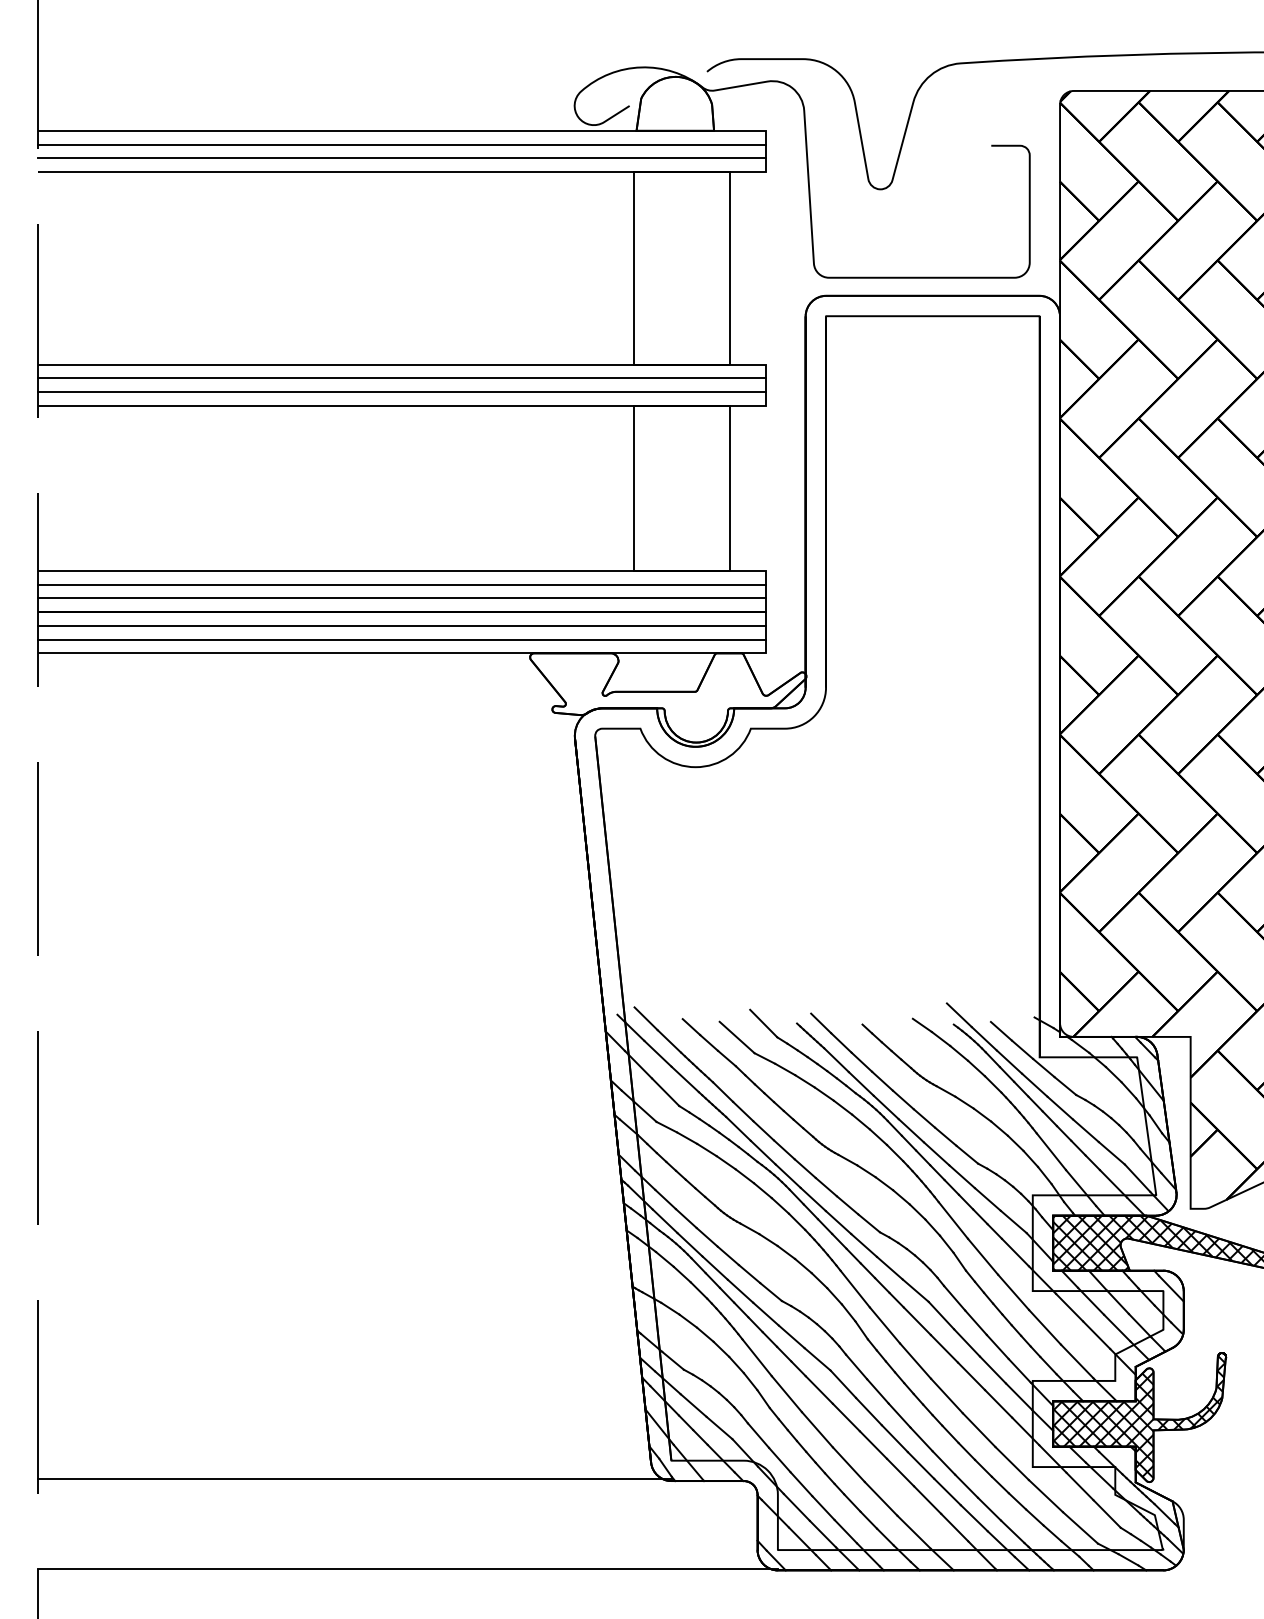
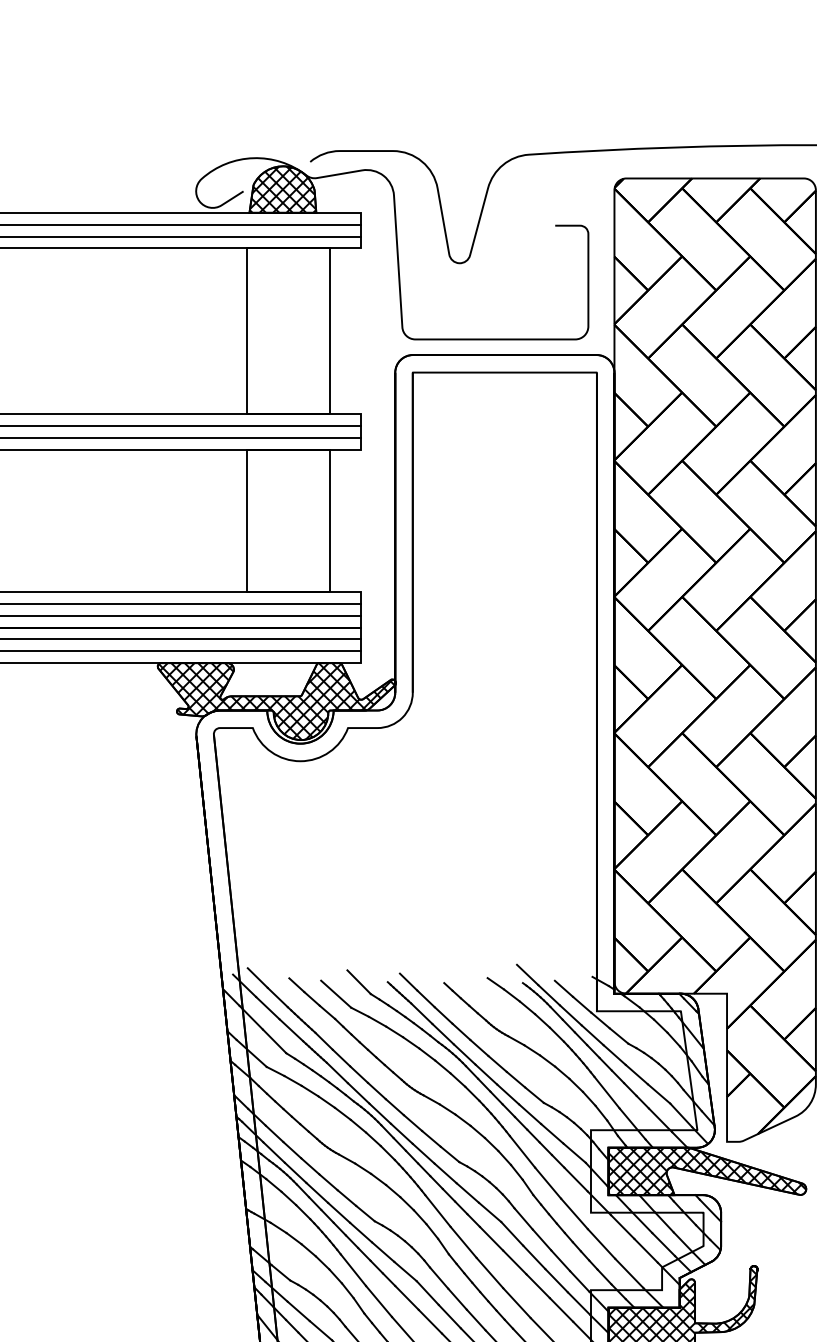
hatch: (674, 103) -> (282, 189), added
hatch: (668, 697) -> (277, 701), added

